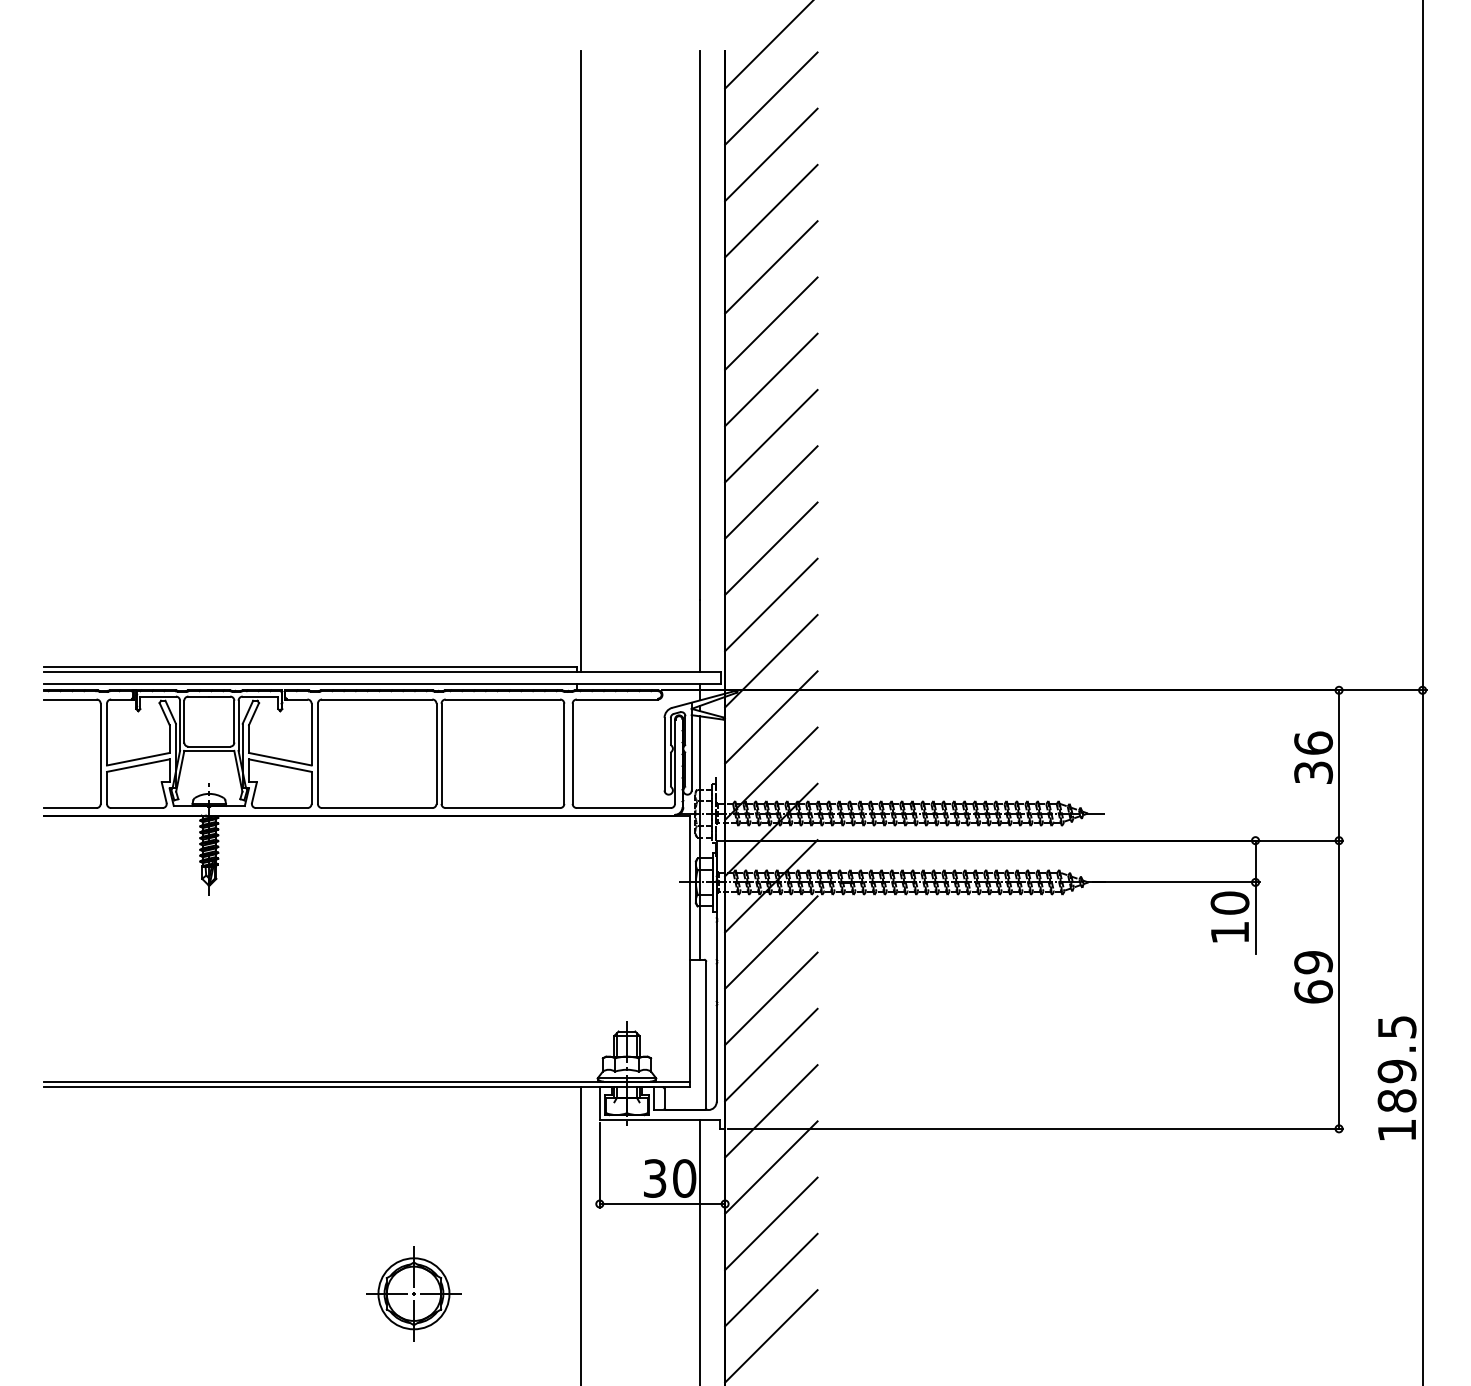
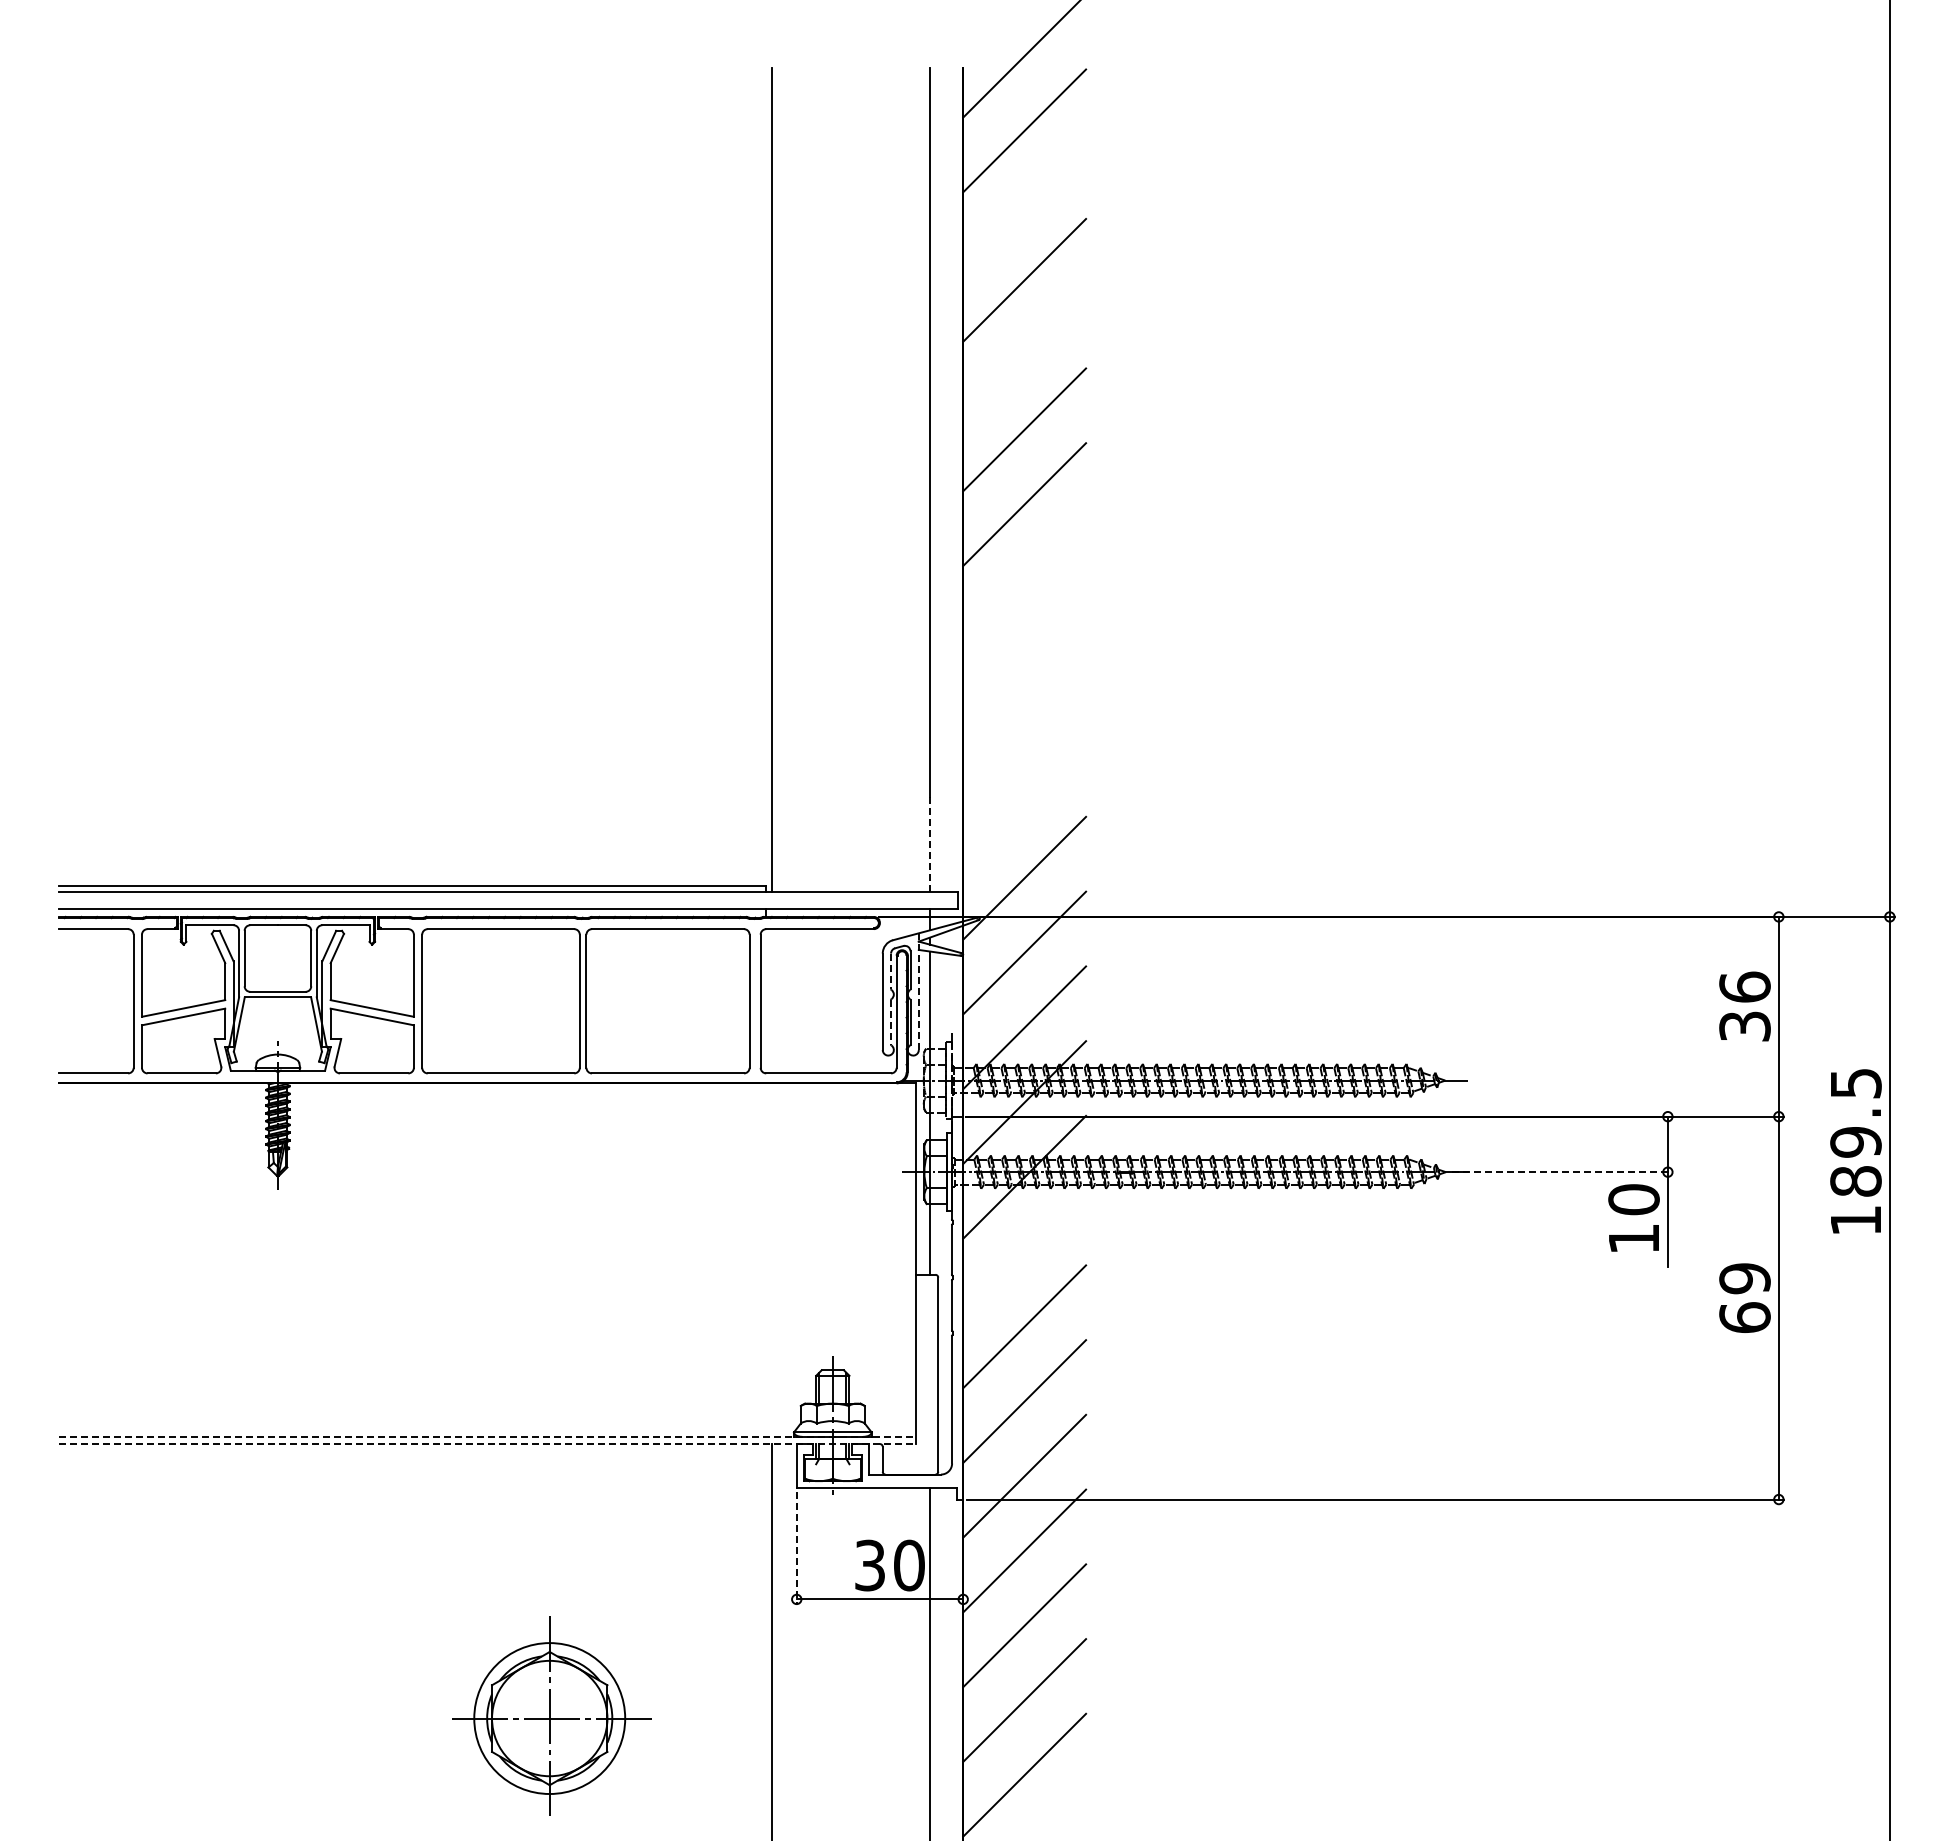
line: (771, 154) -> (1024, 205), removed
line: (771, 266) -> (1024, 354), removed
line: (771, 435) -> (1024, 578), removed
line: (771, 492) -> (1024, 653), removed
line: (771, 548) -> (1024, 728), removed
line: (771, 604) -> (1024, 803), removed
line: (699, 636) -> (929, 845), solid -> dashed
line: (671, 731) -> (891, 971), solid -> dashed
line: (691, 746) -> (918, 991), solid -> dashed
line: (671, 769) -> (891, 1022), solid -> dashed
line: (1176, 882) -> (1562, 1172), solid -> dashed
line: (771, 942) -> (1024, 1251), removed
text: (1396, 1078) -> (1855, 1151), moved
line: (367, 1081) -> (487, 1436), solid -> dashed
line: (367, 1087) -> (487, 1444), solid -> dashed
line: (599, 1166) -> (796, 1549), solid -> dashed
part: (413, 1293) -> (549, 1718), size x1.6

